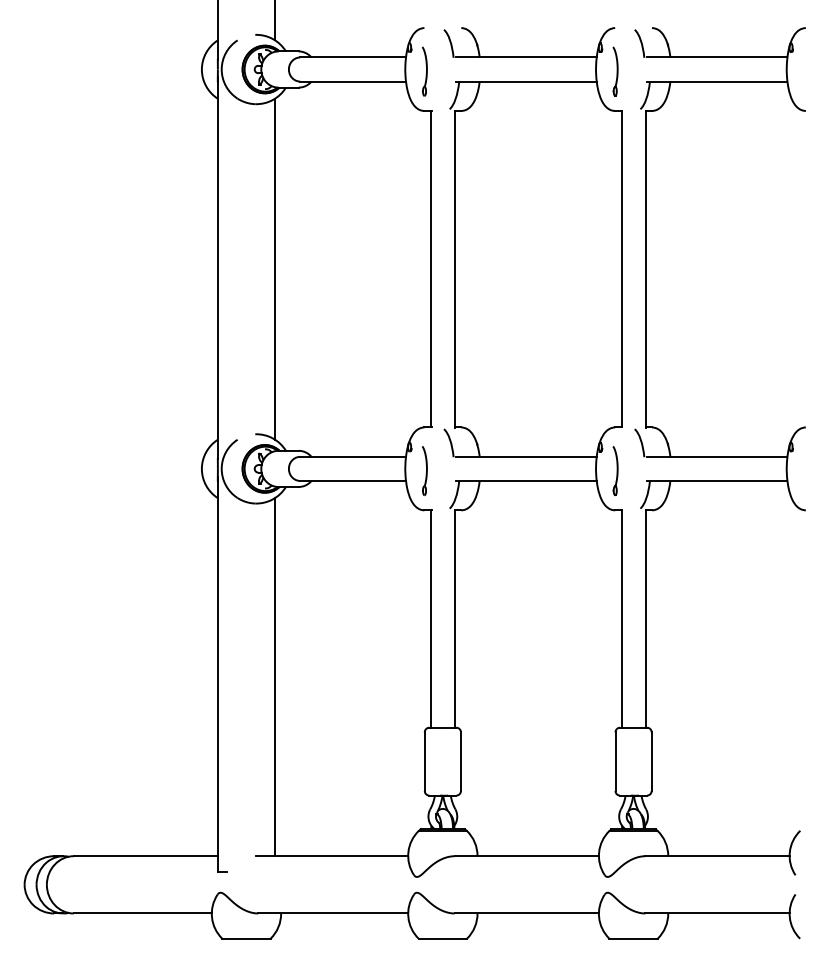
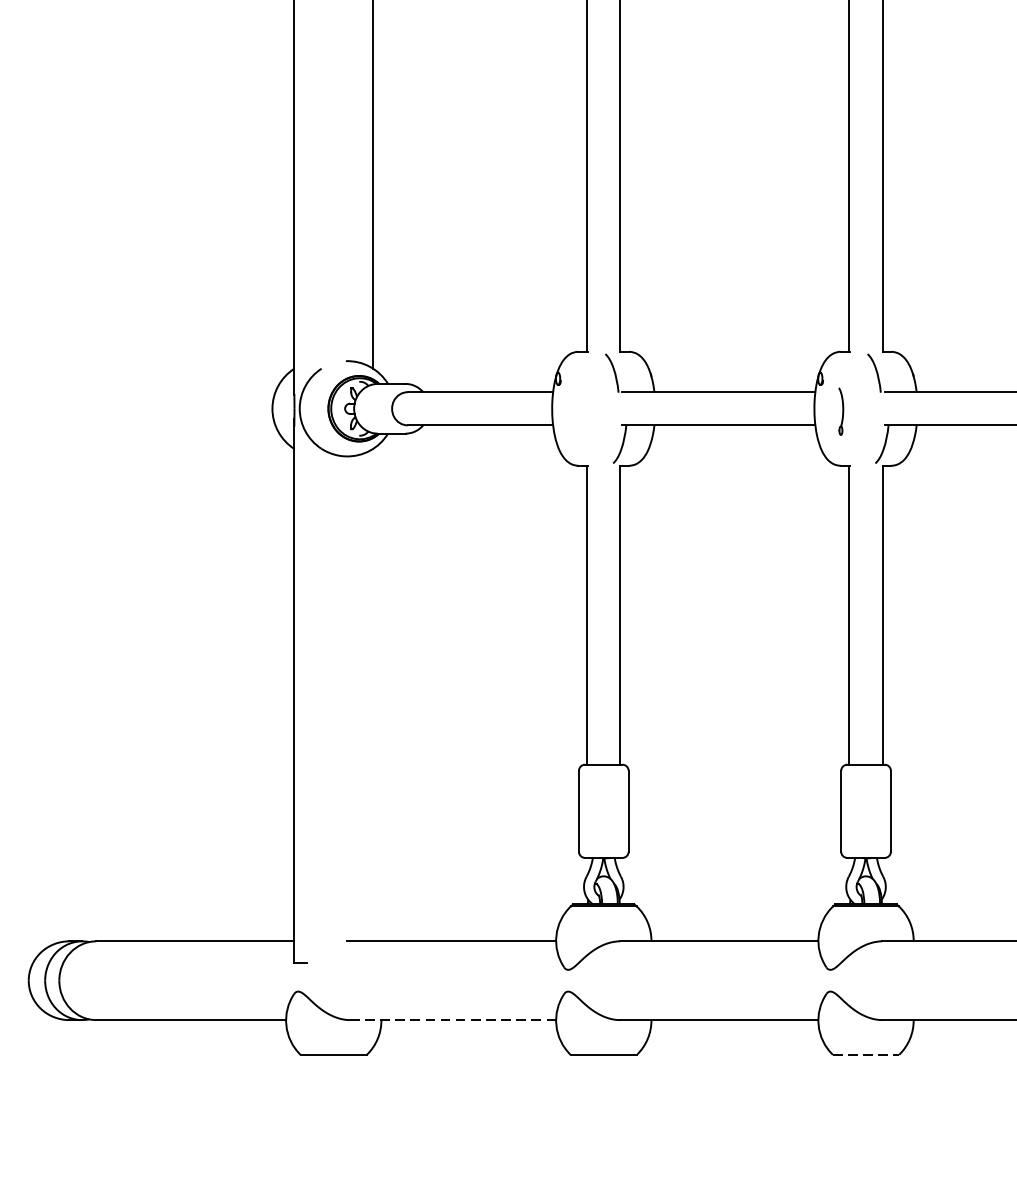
part: (424, 470) -> (578, 410), removed
part: (615, 470) -> (841, 410), size x0.7
line: (275, 677) -> (373, 695), removed
line: (333, 913) -> (453, 1020), solid -> dashed
line: (634, 938) -> (867, 1054), solid -> dashed

